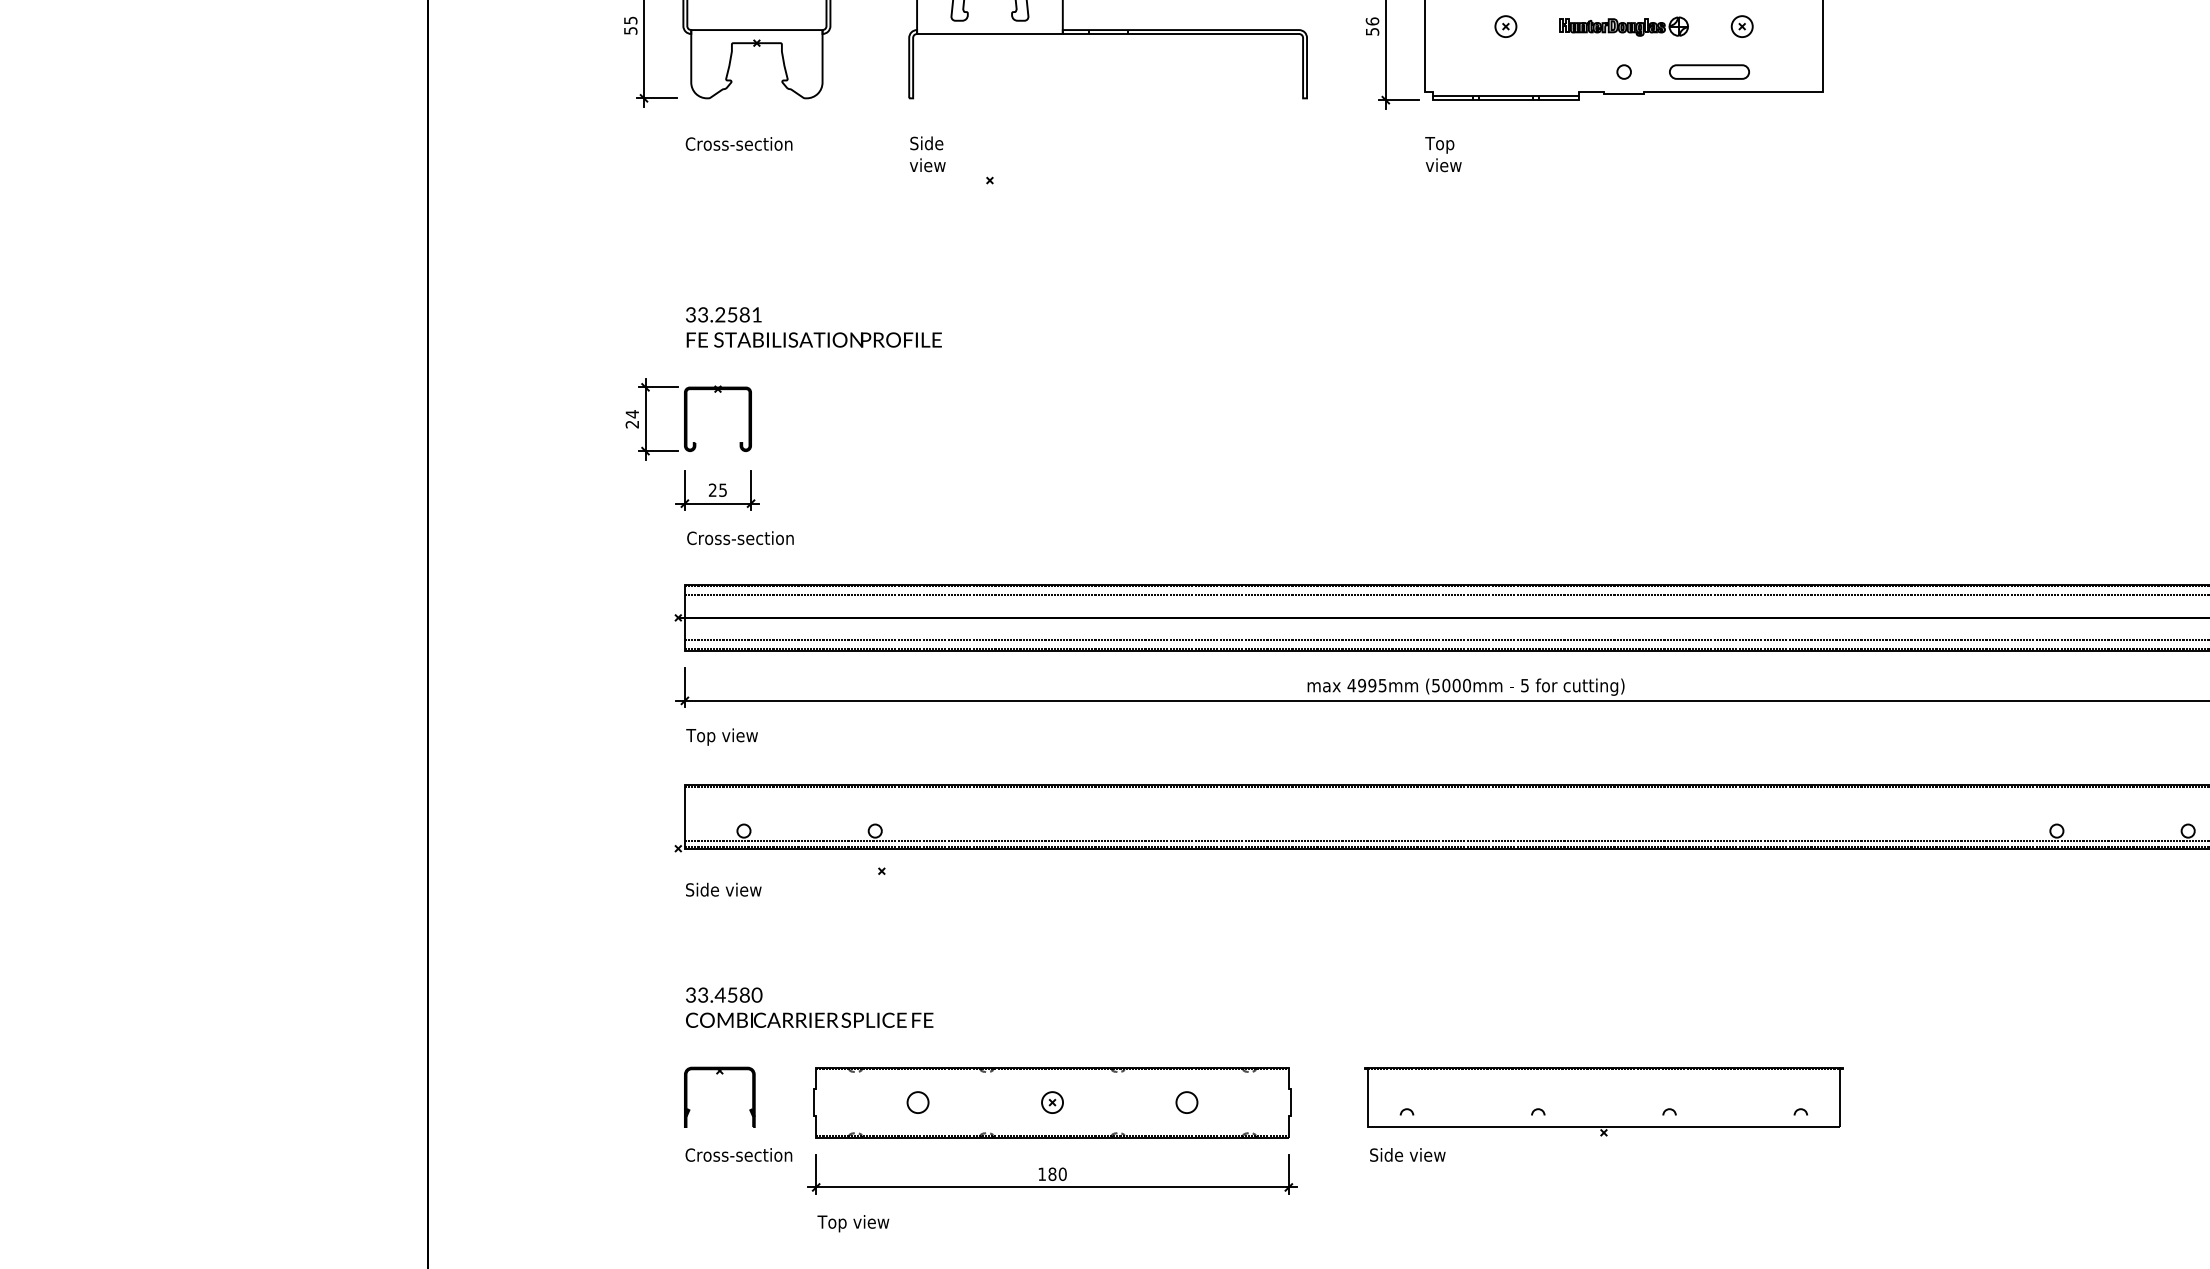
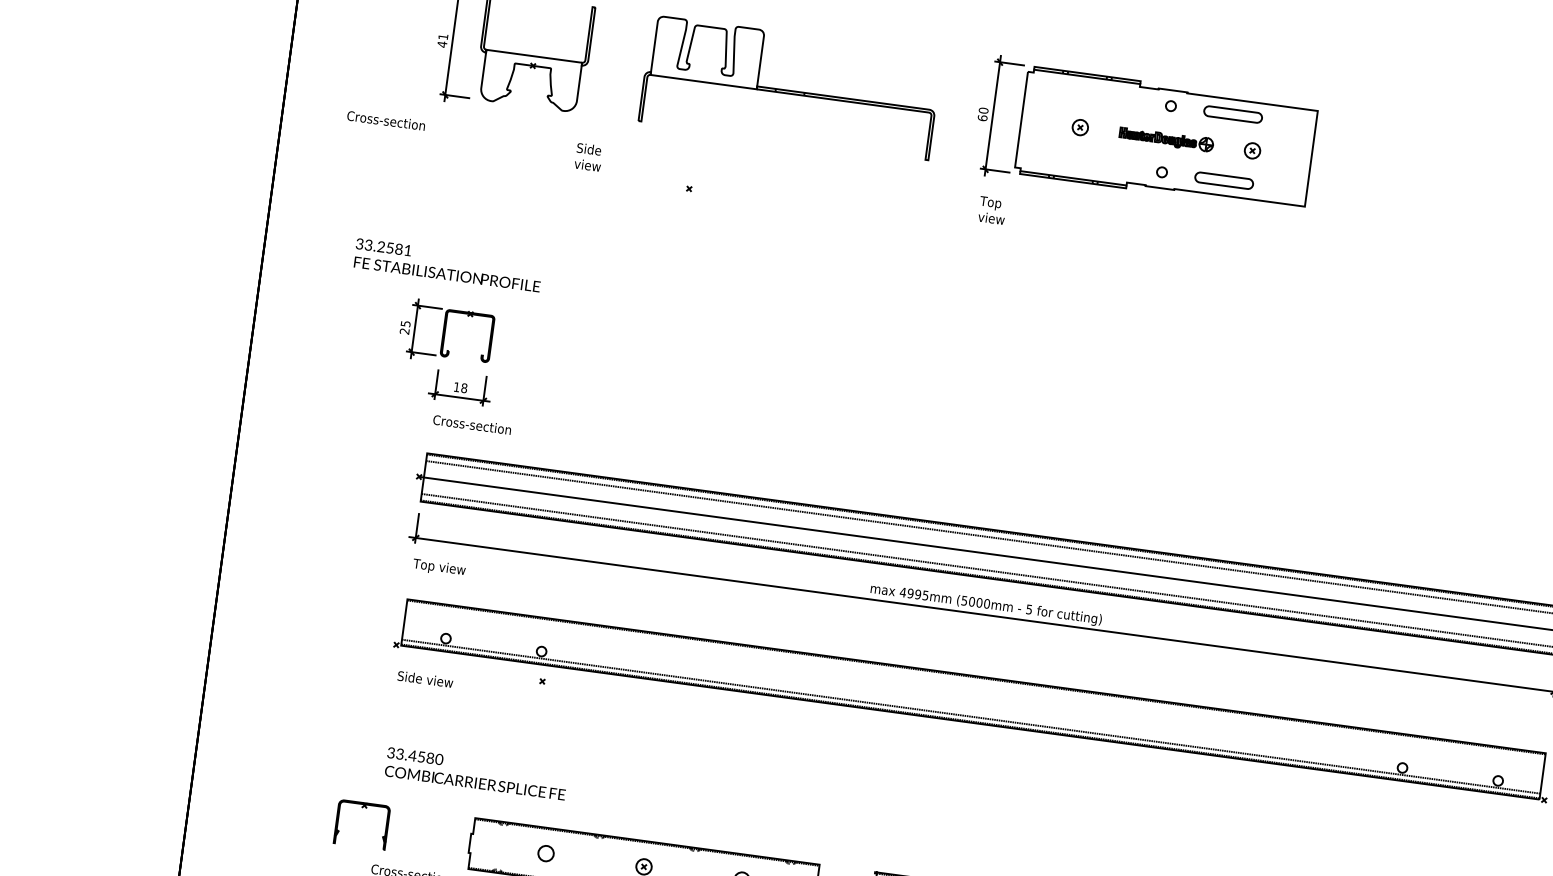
text: (630, 25) -> (442, 40), 55 -> 41
text: (1372, 26) -> (983, 114), 56 -> 60
text: (738, 143) -> (385, 120), moved
text: (927, 154) -> (588, 157), moved
text: (1443, 154) -> (992, 210), moved
text: (813, 327) -> (447, 265), moved
text: (632, 414) -> (405, 324), 24 -> 25
text: (717, 489) -> (460, 387), 25 -> 18
part: (717, 1074) -> (362, 807), moved

